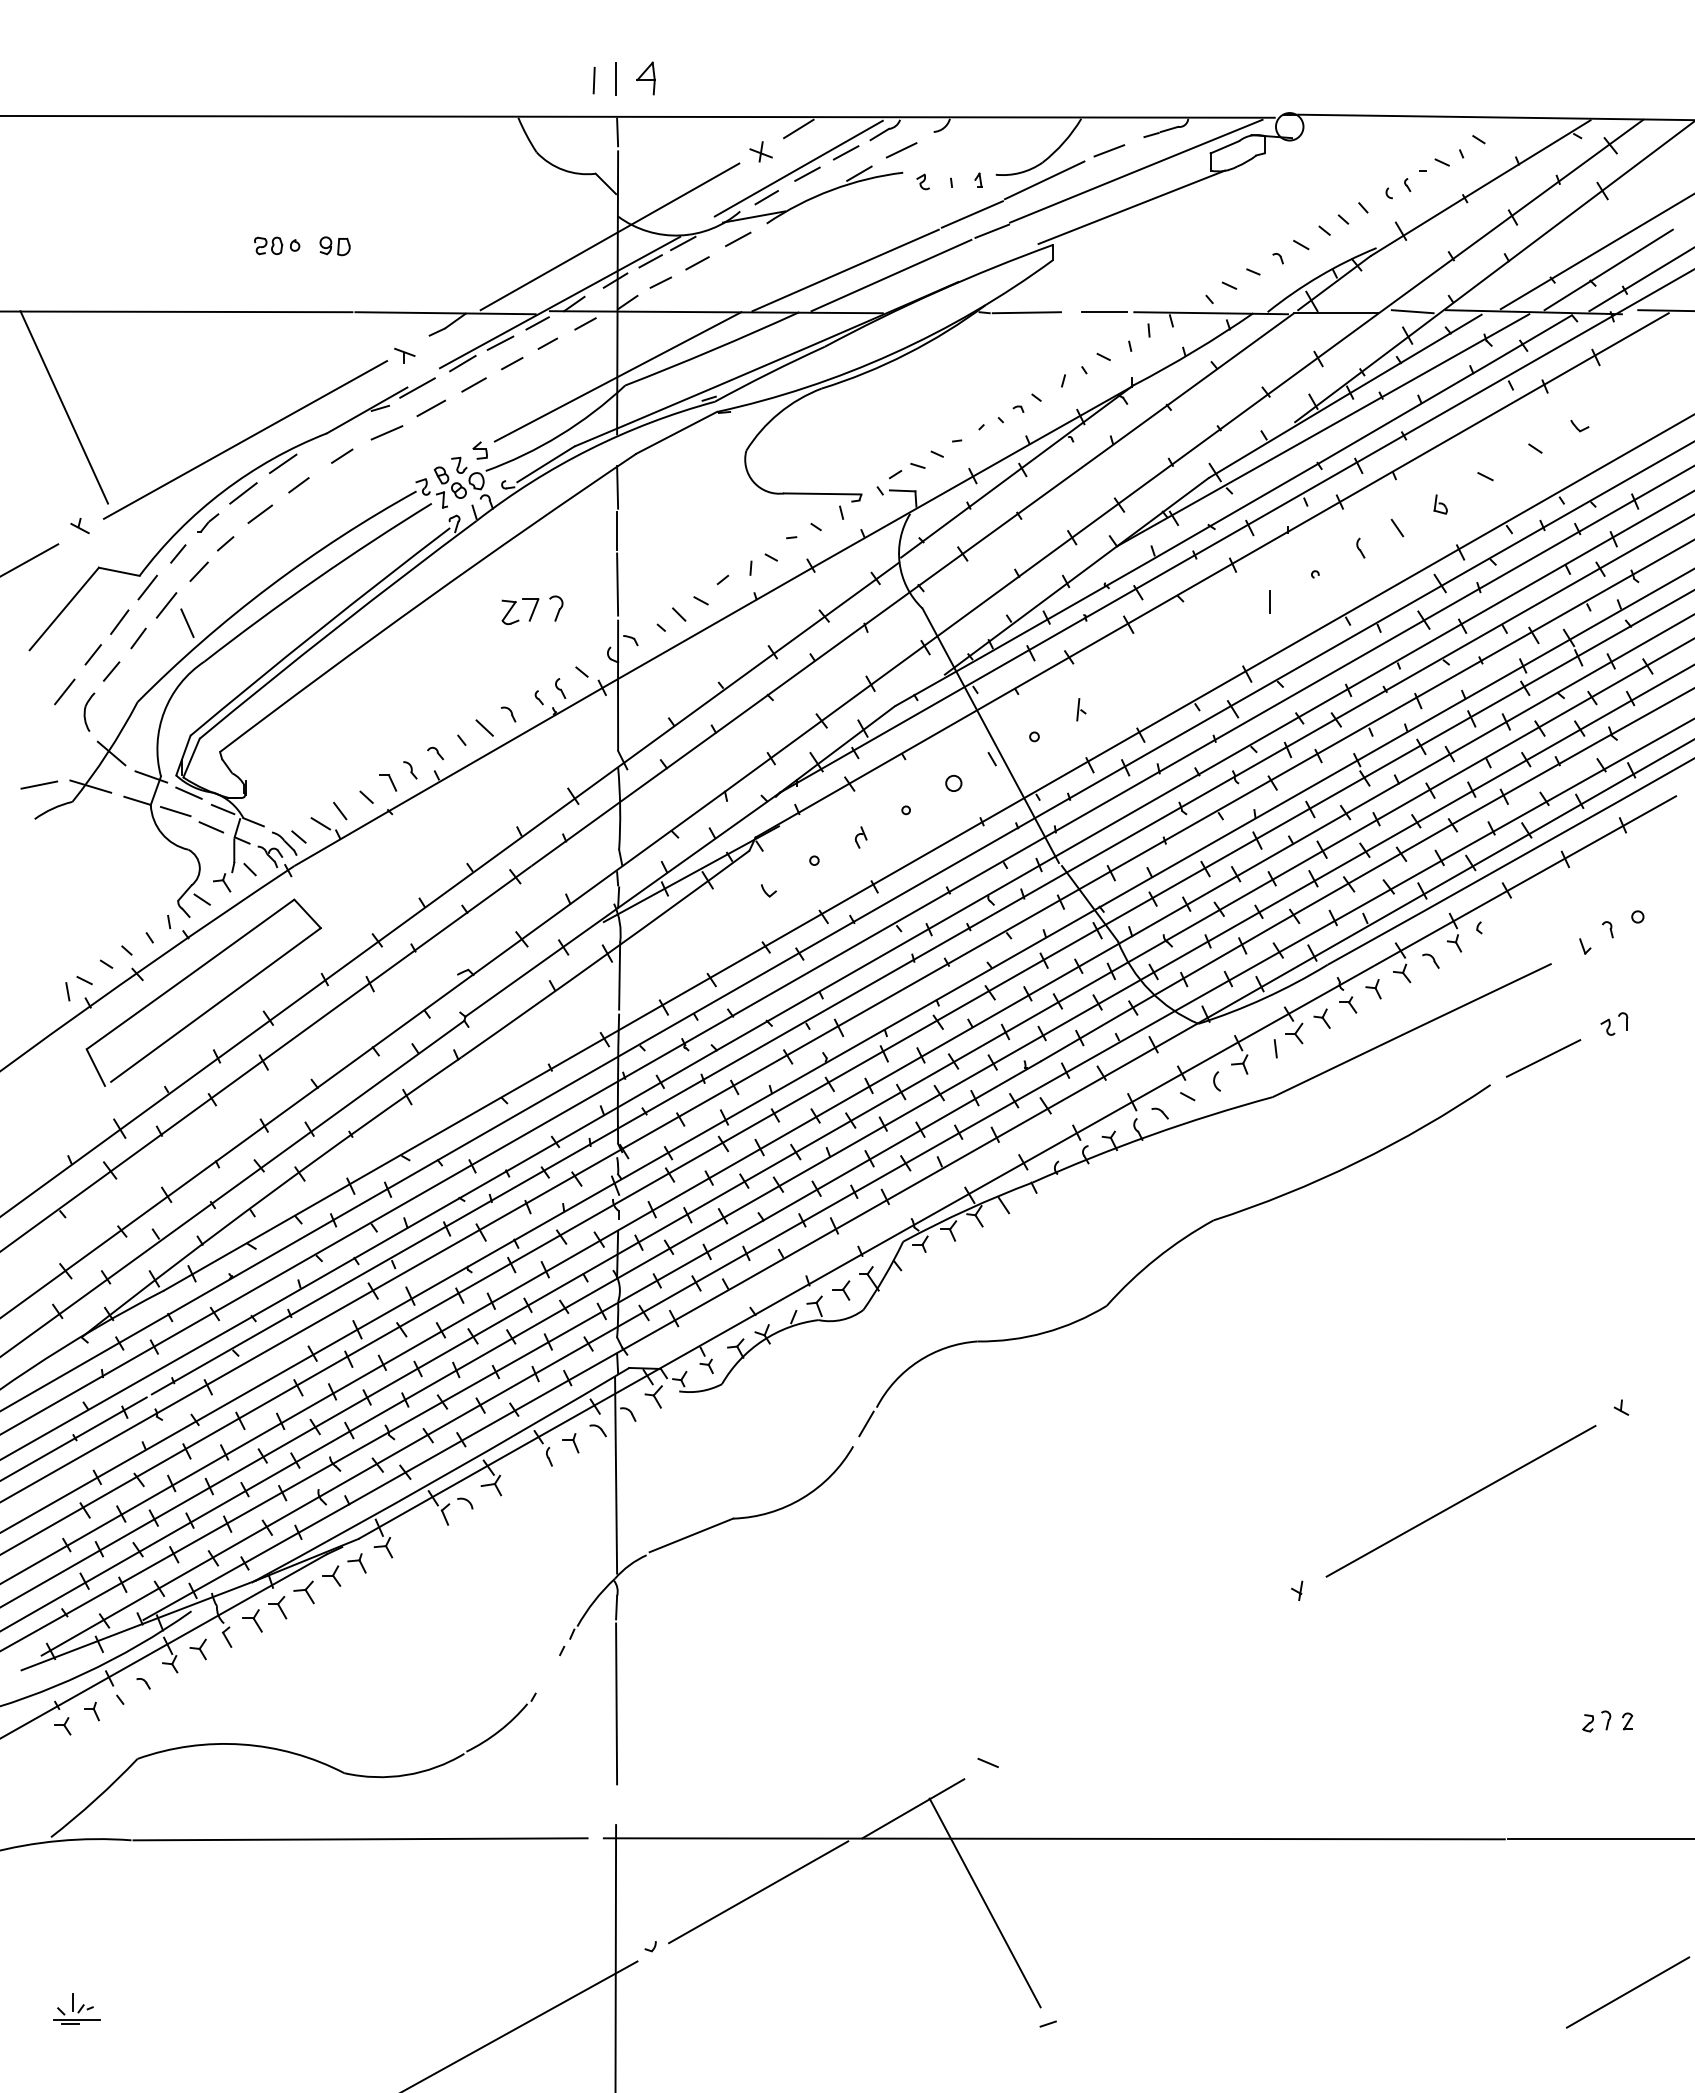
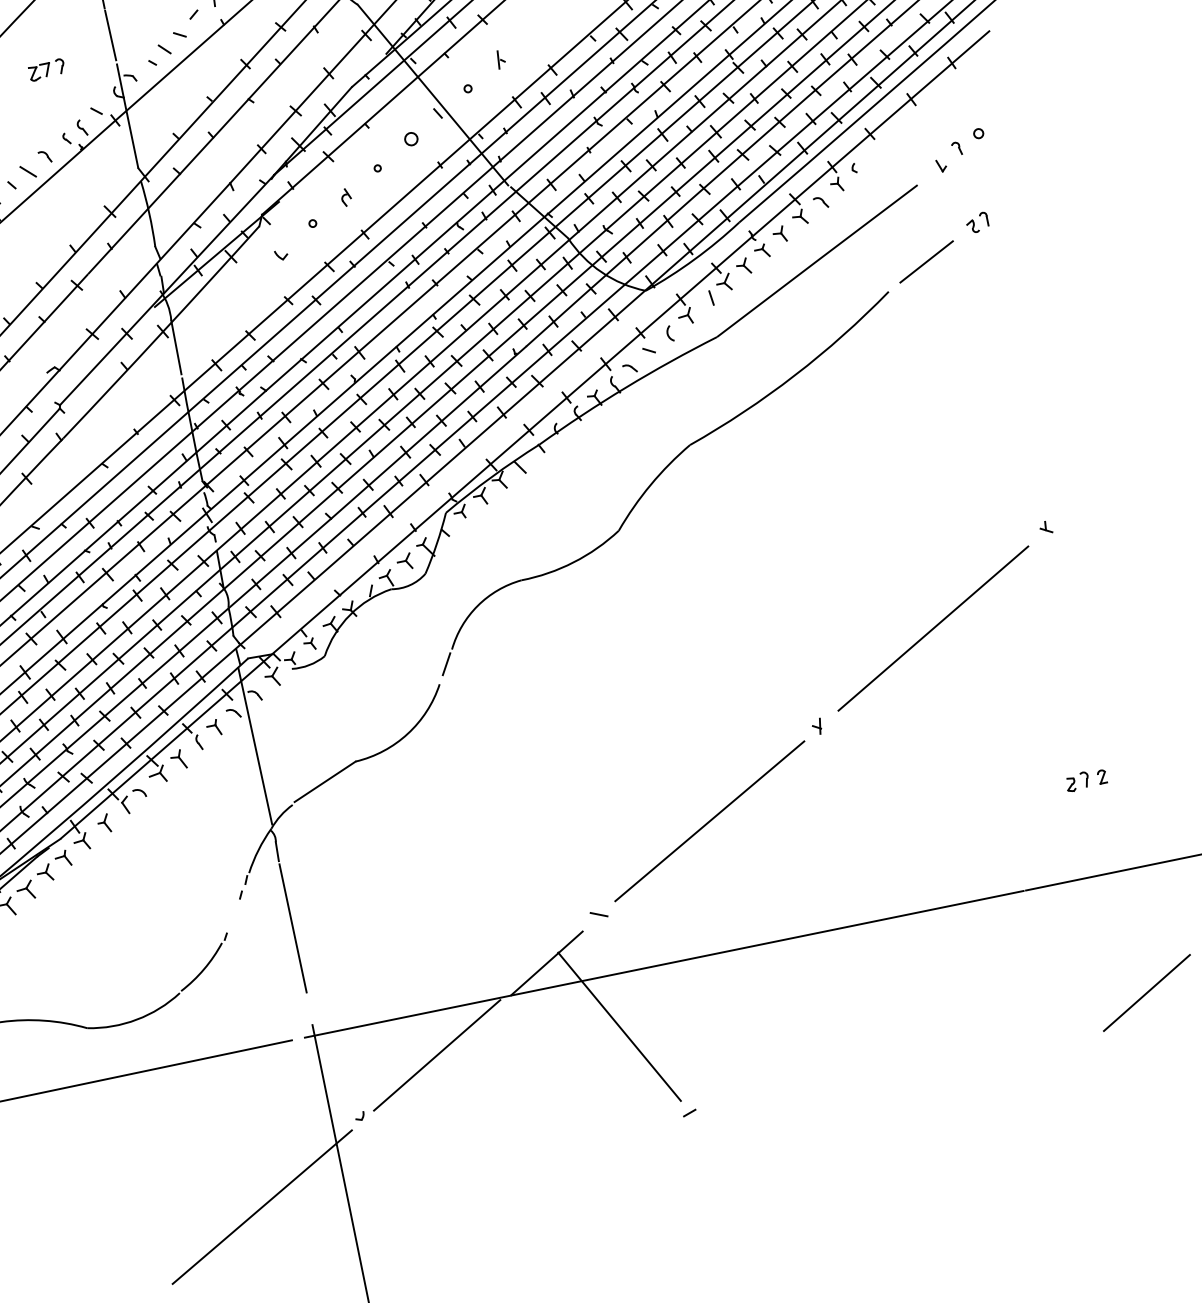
part: (532, 609) -> (46, 69), size x0.71
part: (520, 1472) -> (178, 759), added
part: (414, 1531) -> (103, 823), added
line: (1144, 1677) -> (709, 820), added

